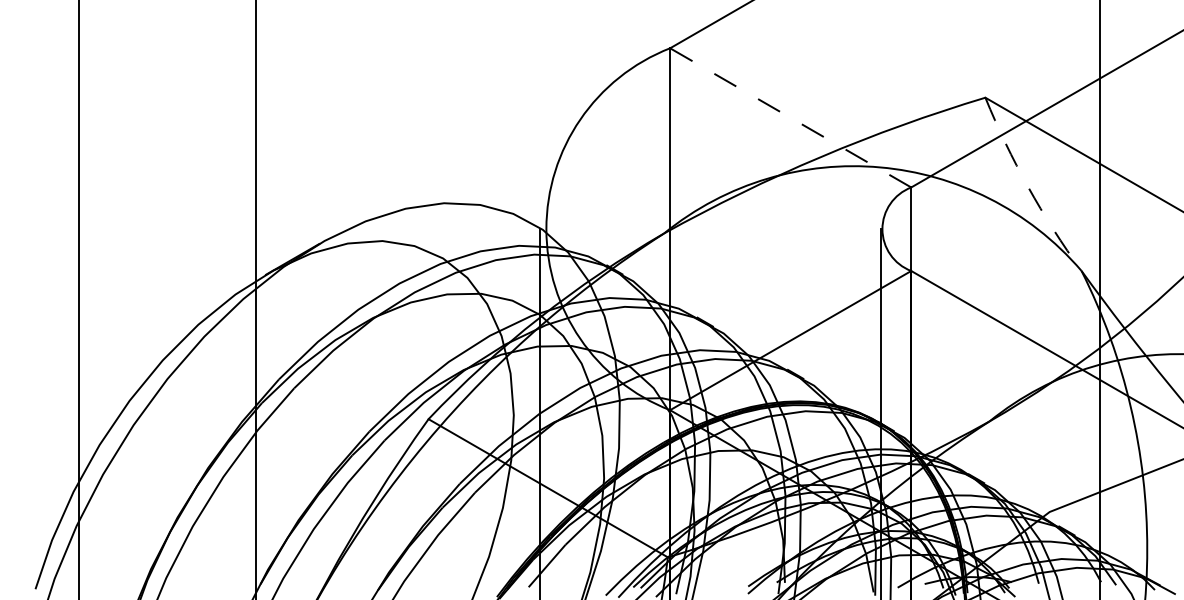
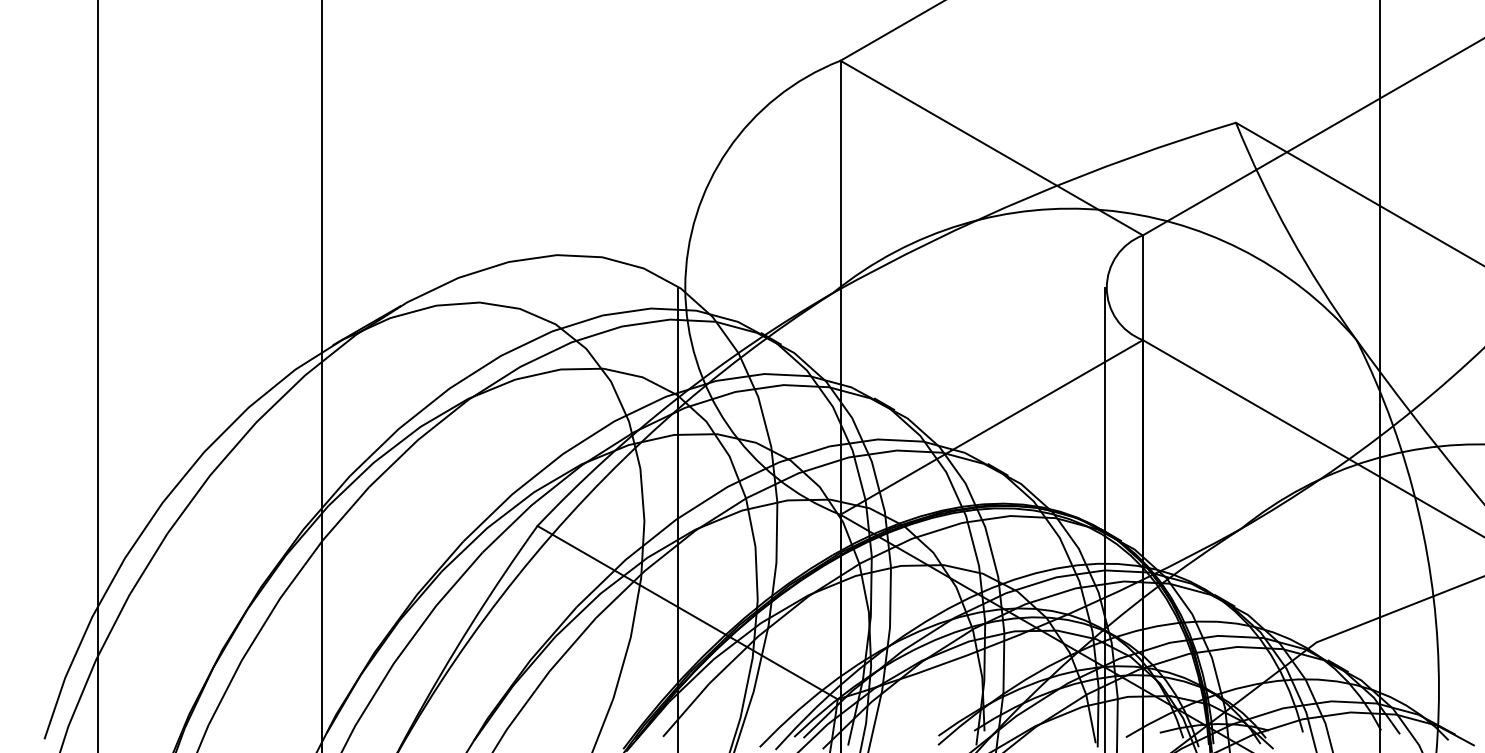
line: (790, 117) -> (991, 147), dashed -> solid
arc: (1028, 187) -> (1290, 235), dashed -> solid

